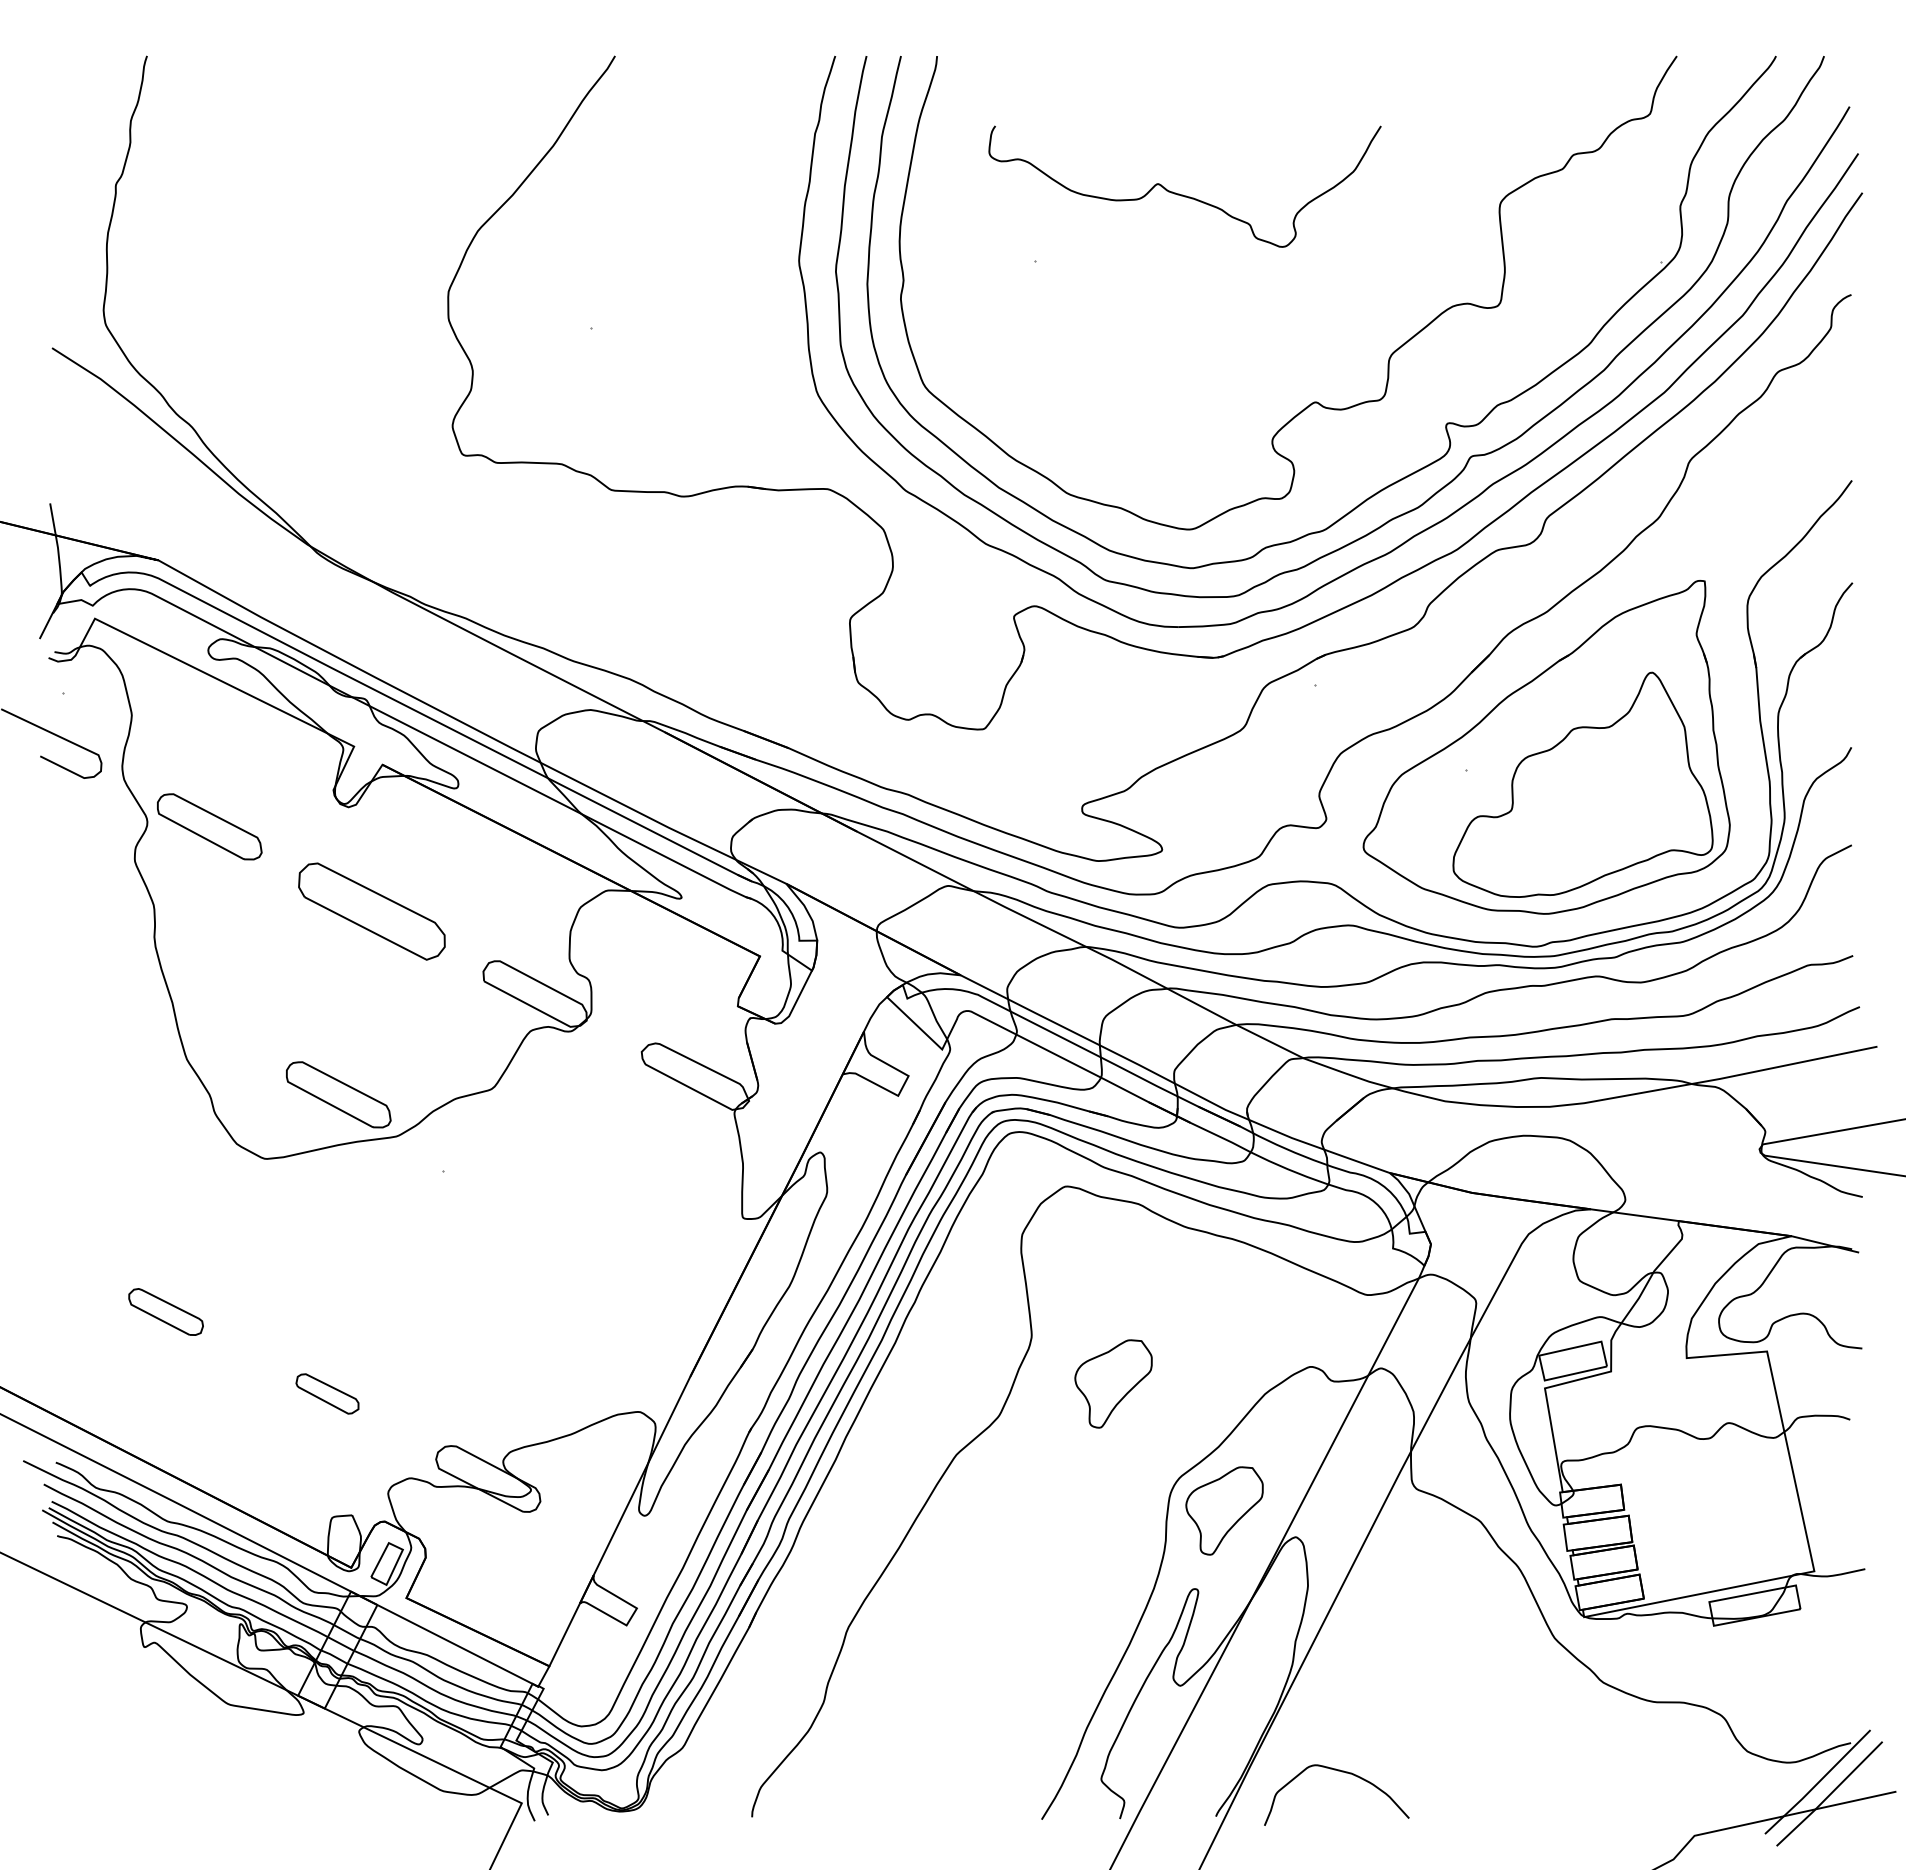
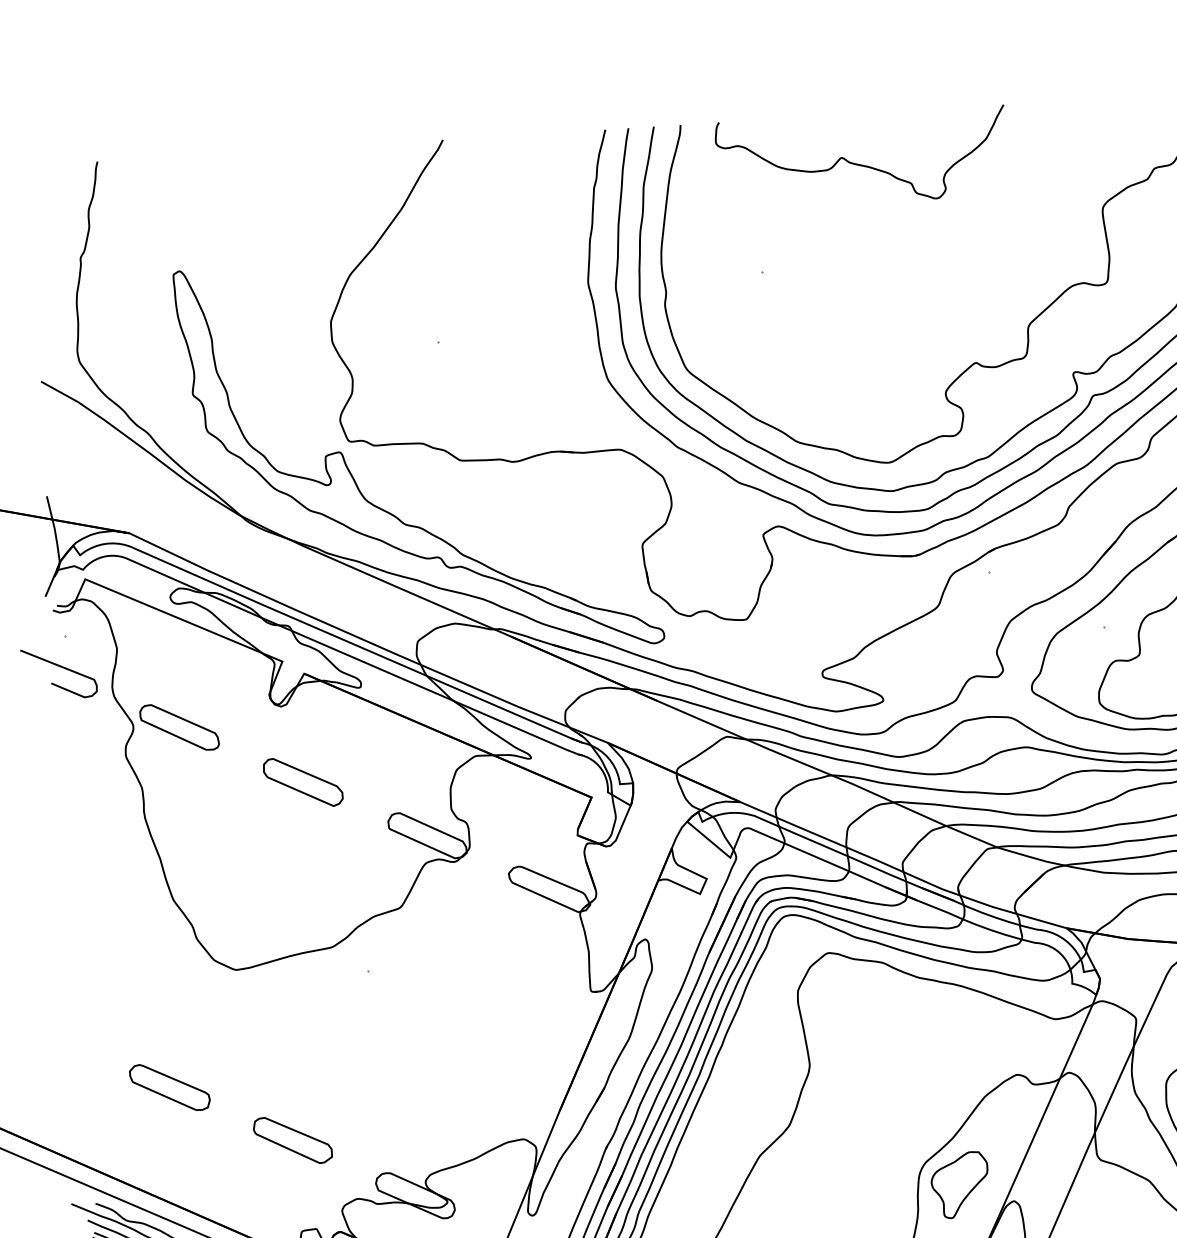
curve: (1182, 194) -> (860, 164), moved
part: (513, 555) -> (391, 513), added
part: (371, 911) -> (302, 782), size x0.71
part: (338, 1094) -> (287, 919), removed
part: (165, 1311) -> (169, 1087), size x1.43
part: (1113, 1383) -> (872, 1096), removed
part: (327, 1393) -> (292, 1140), size x1.67

